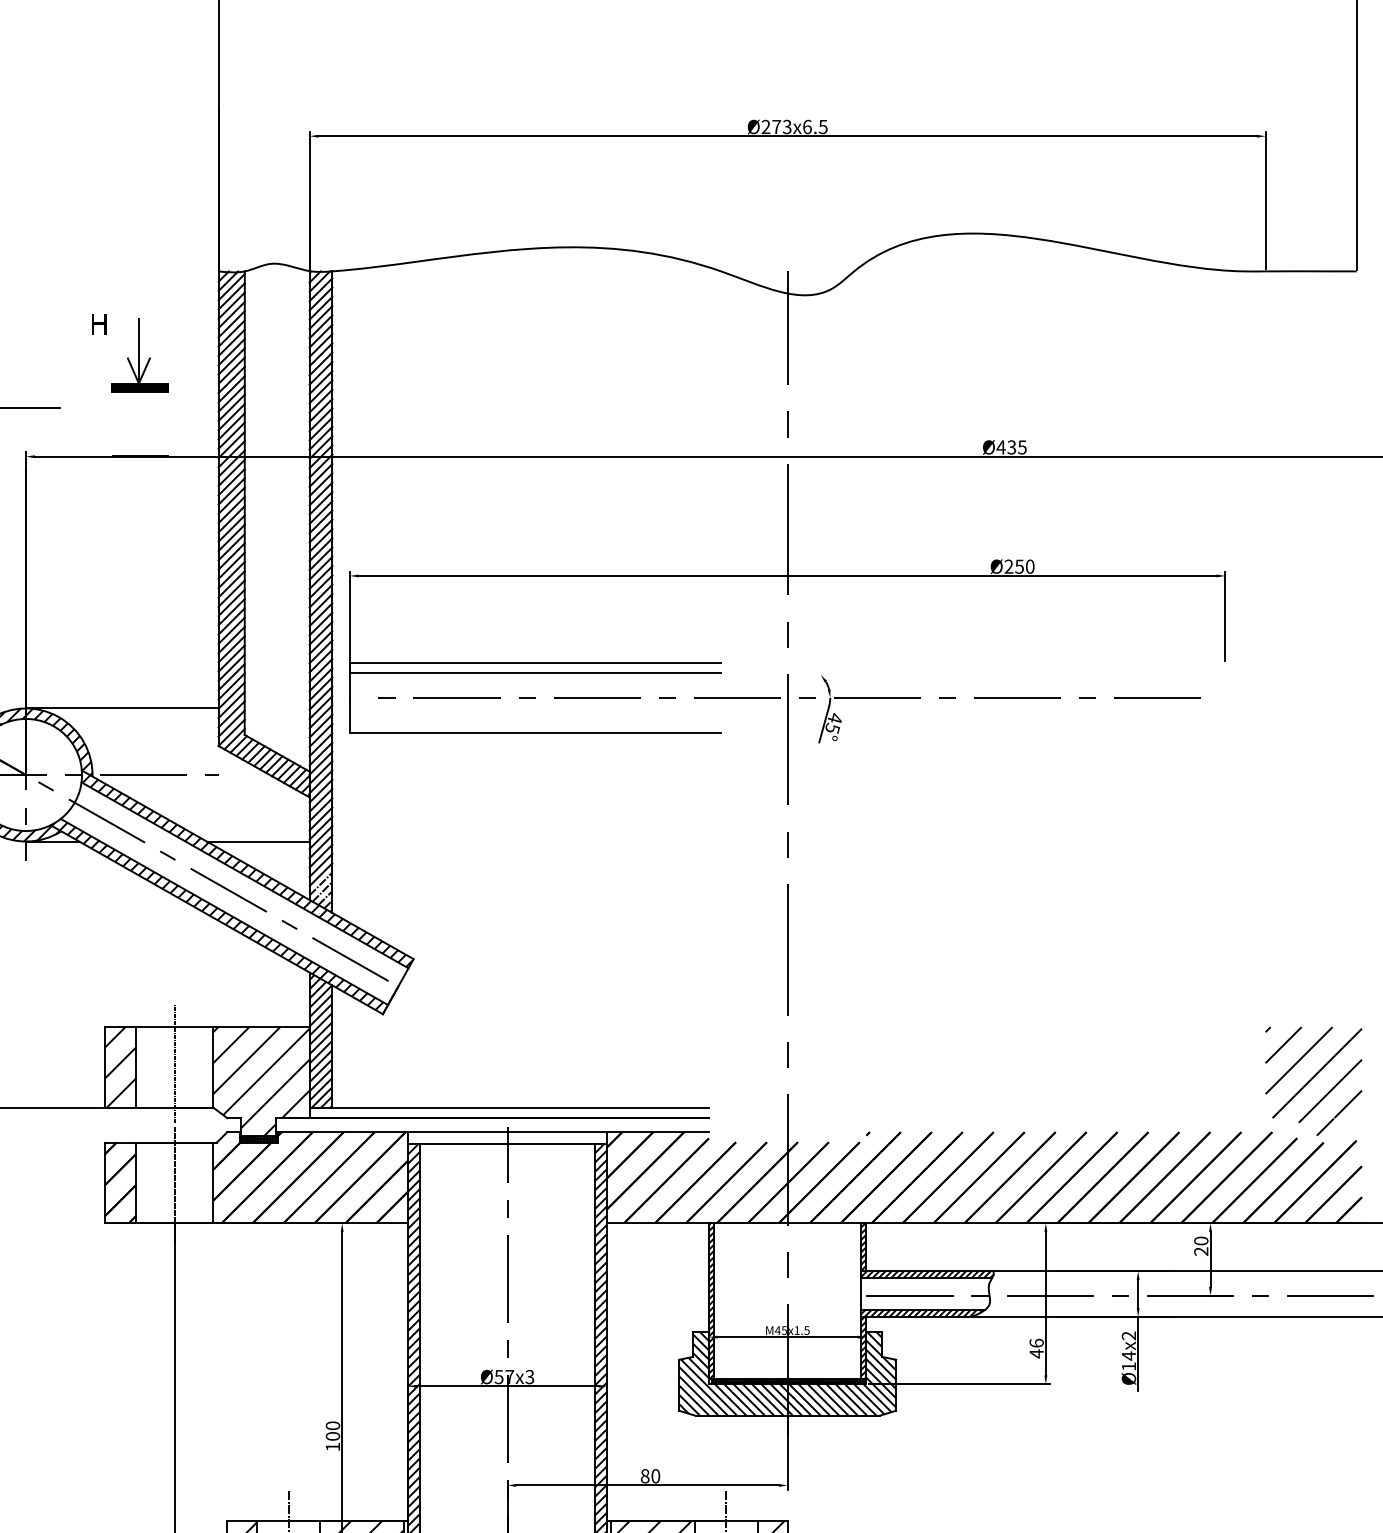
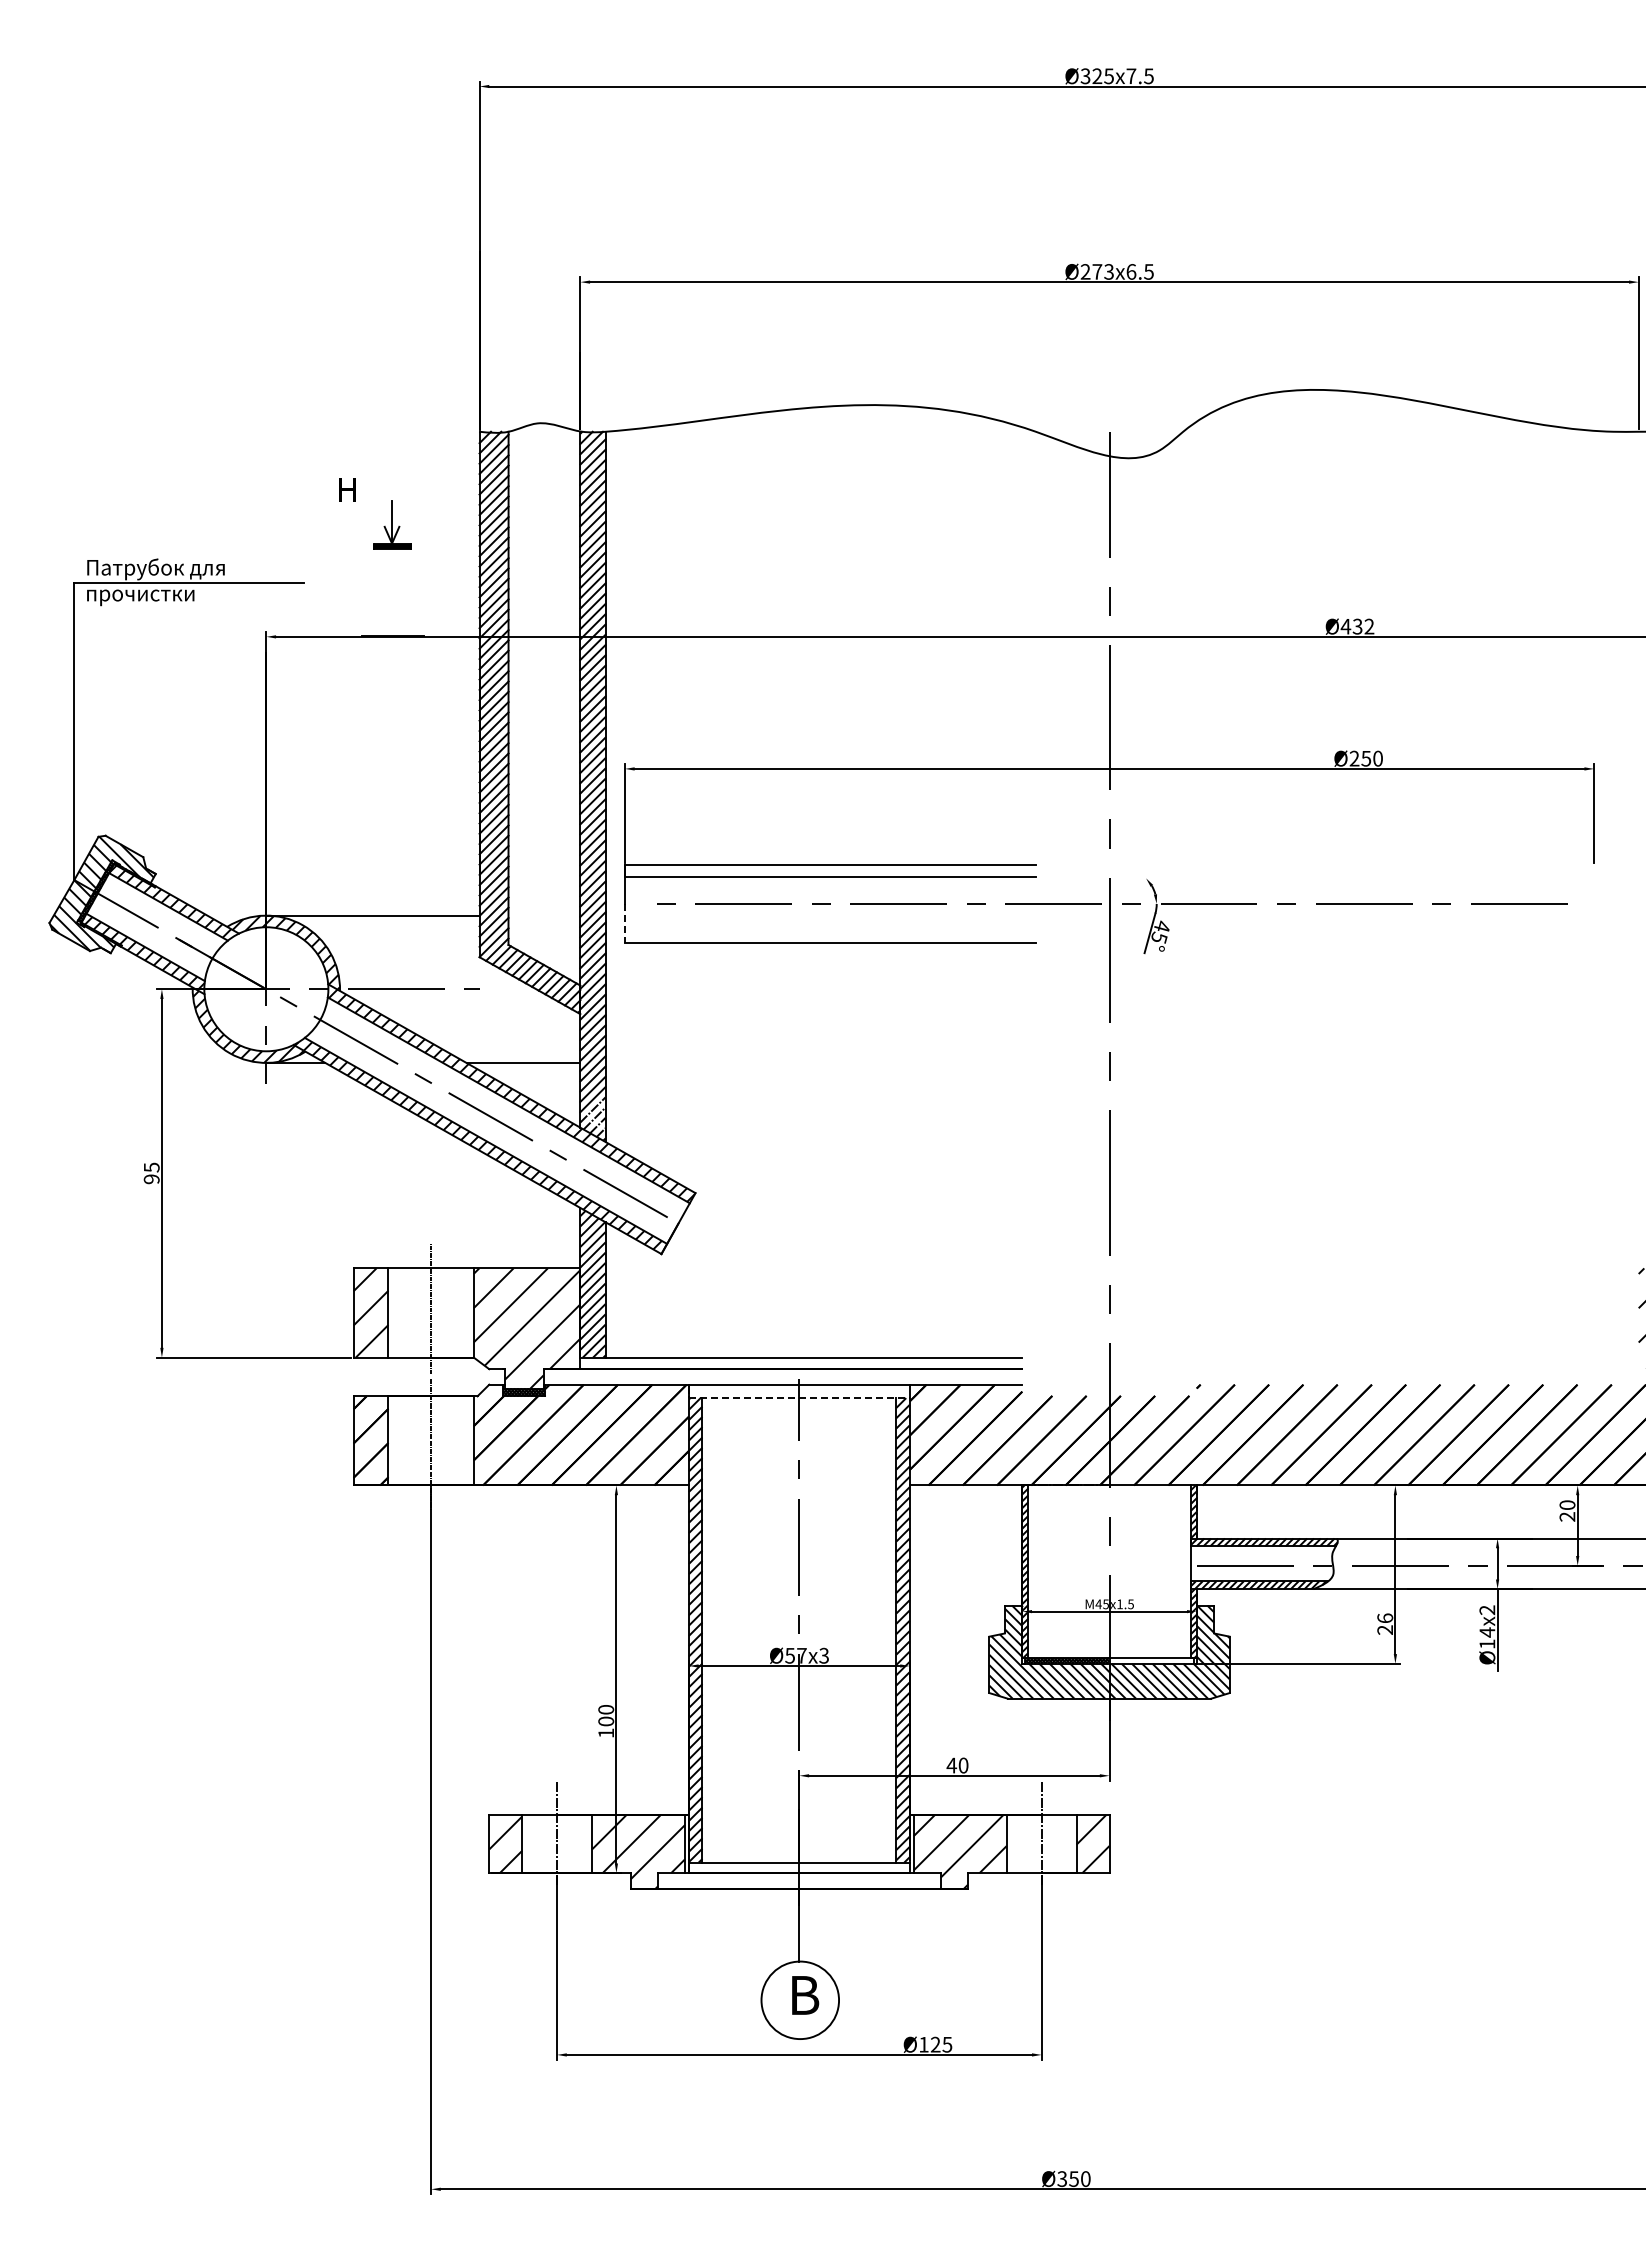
part: (139, 355) -> (392, 524), size x0.6
text: (1022, 447) -> (1369, 626), Ø435 -> Ø432
line: (349, 715) -> (624, 923), solid -> dashed
line: (507, 1144) -> (799, 1398), solid -> dashed
text: (1036, 1354) -> (1384, 1630), 46 -> 26
hatch: (825, 1381) -> (1151, 1660), removed
text: (644, 1476) -> (951, 1765), 80 -> 40

